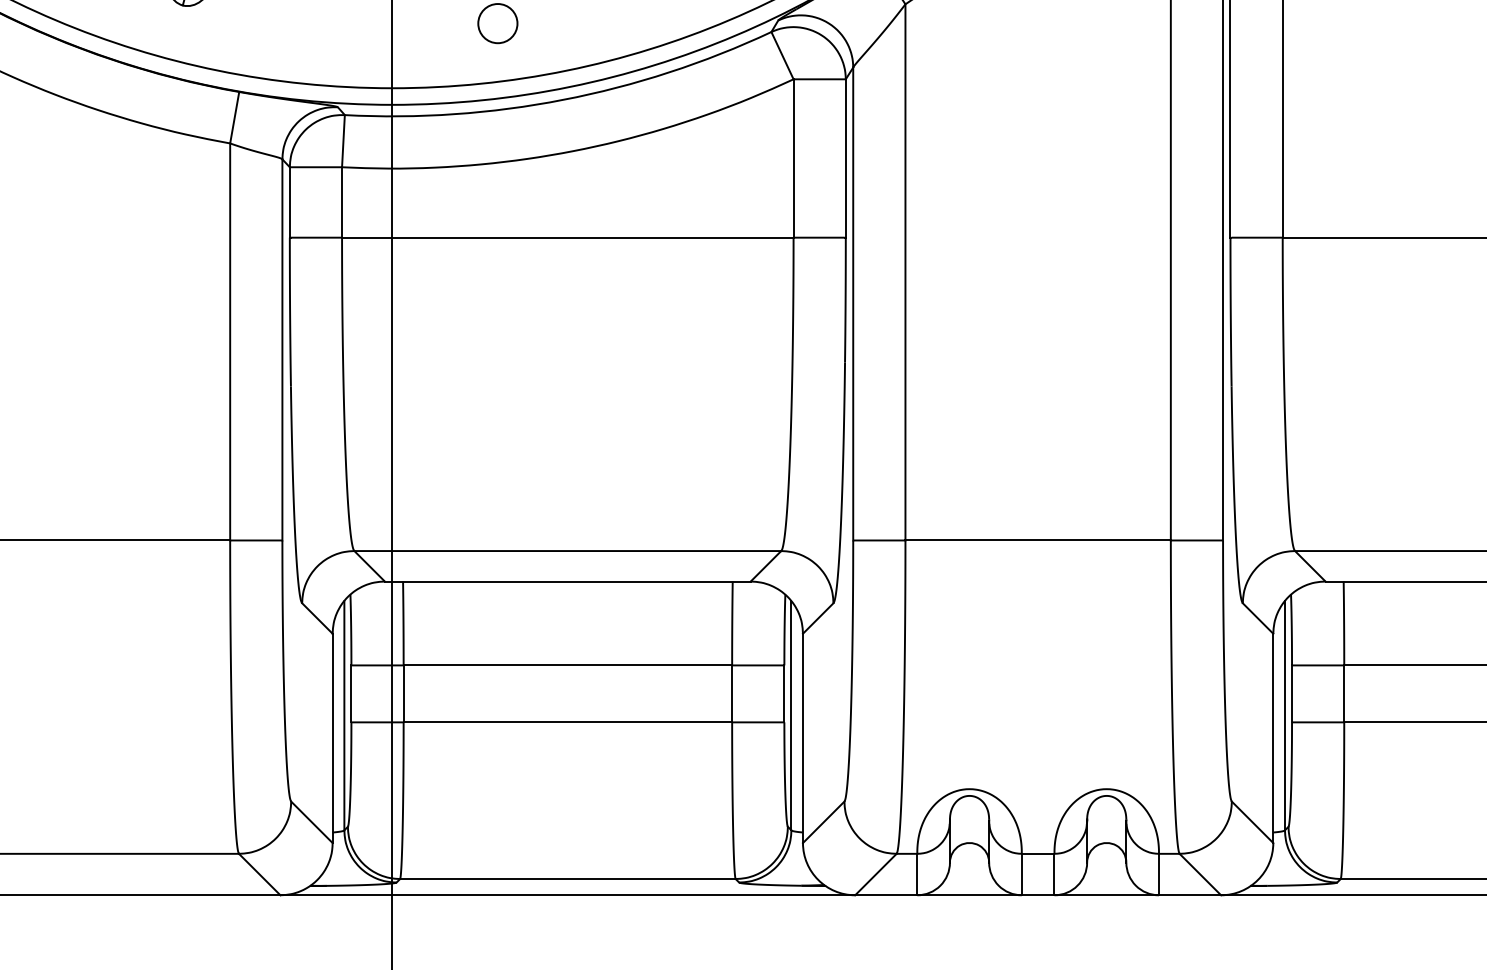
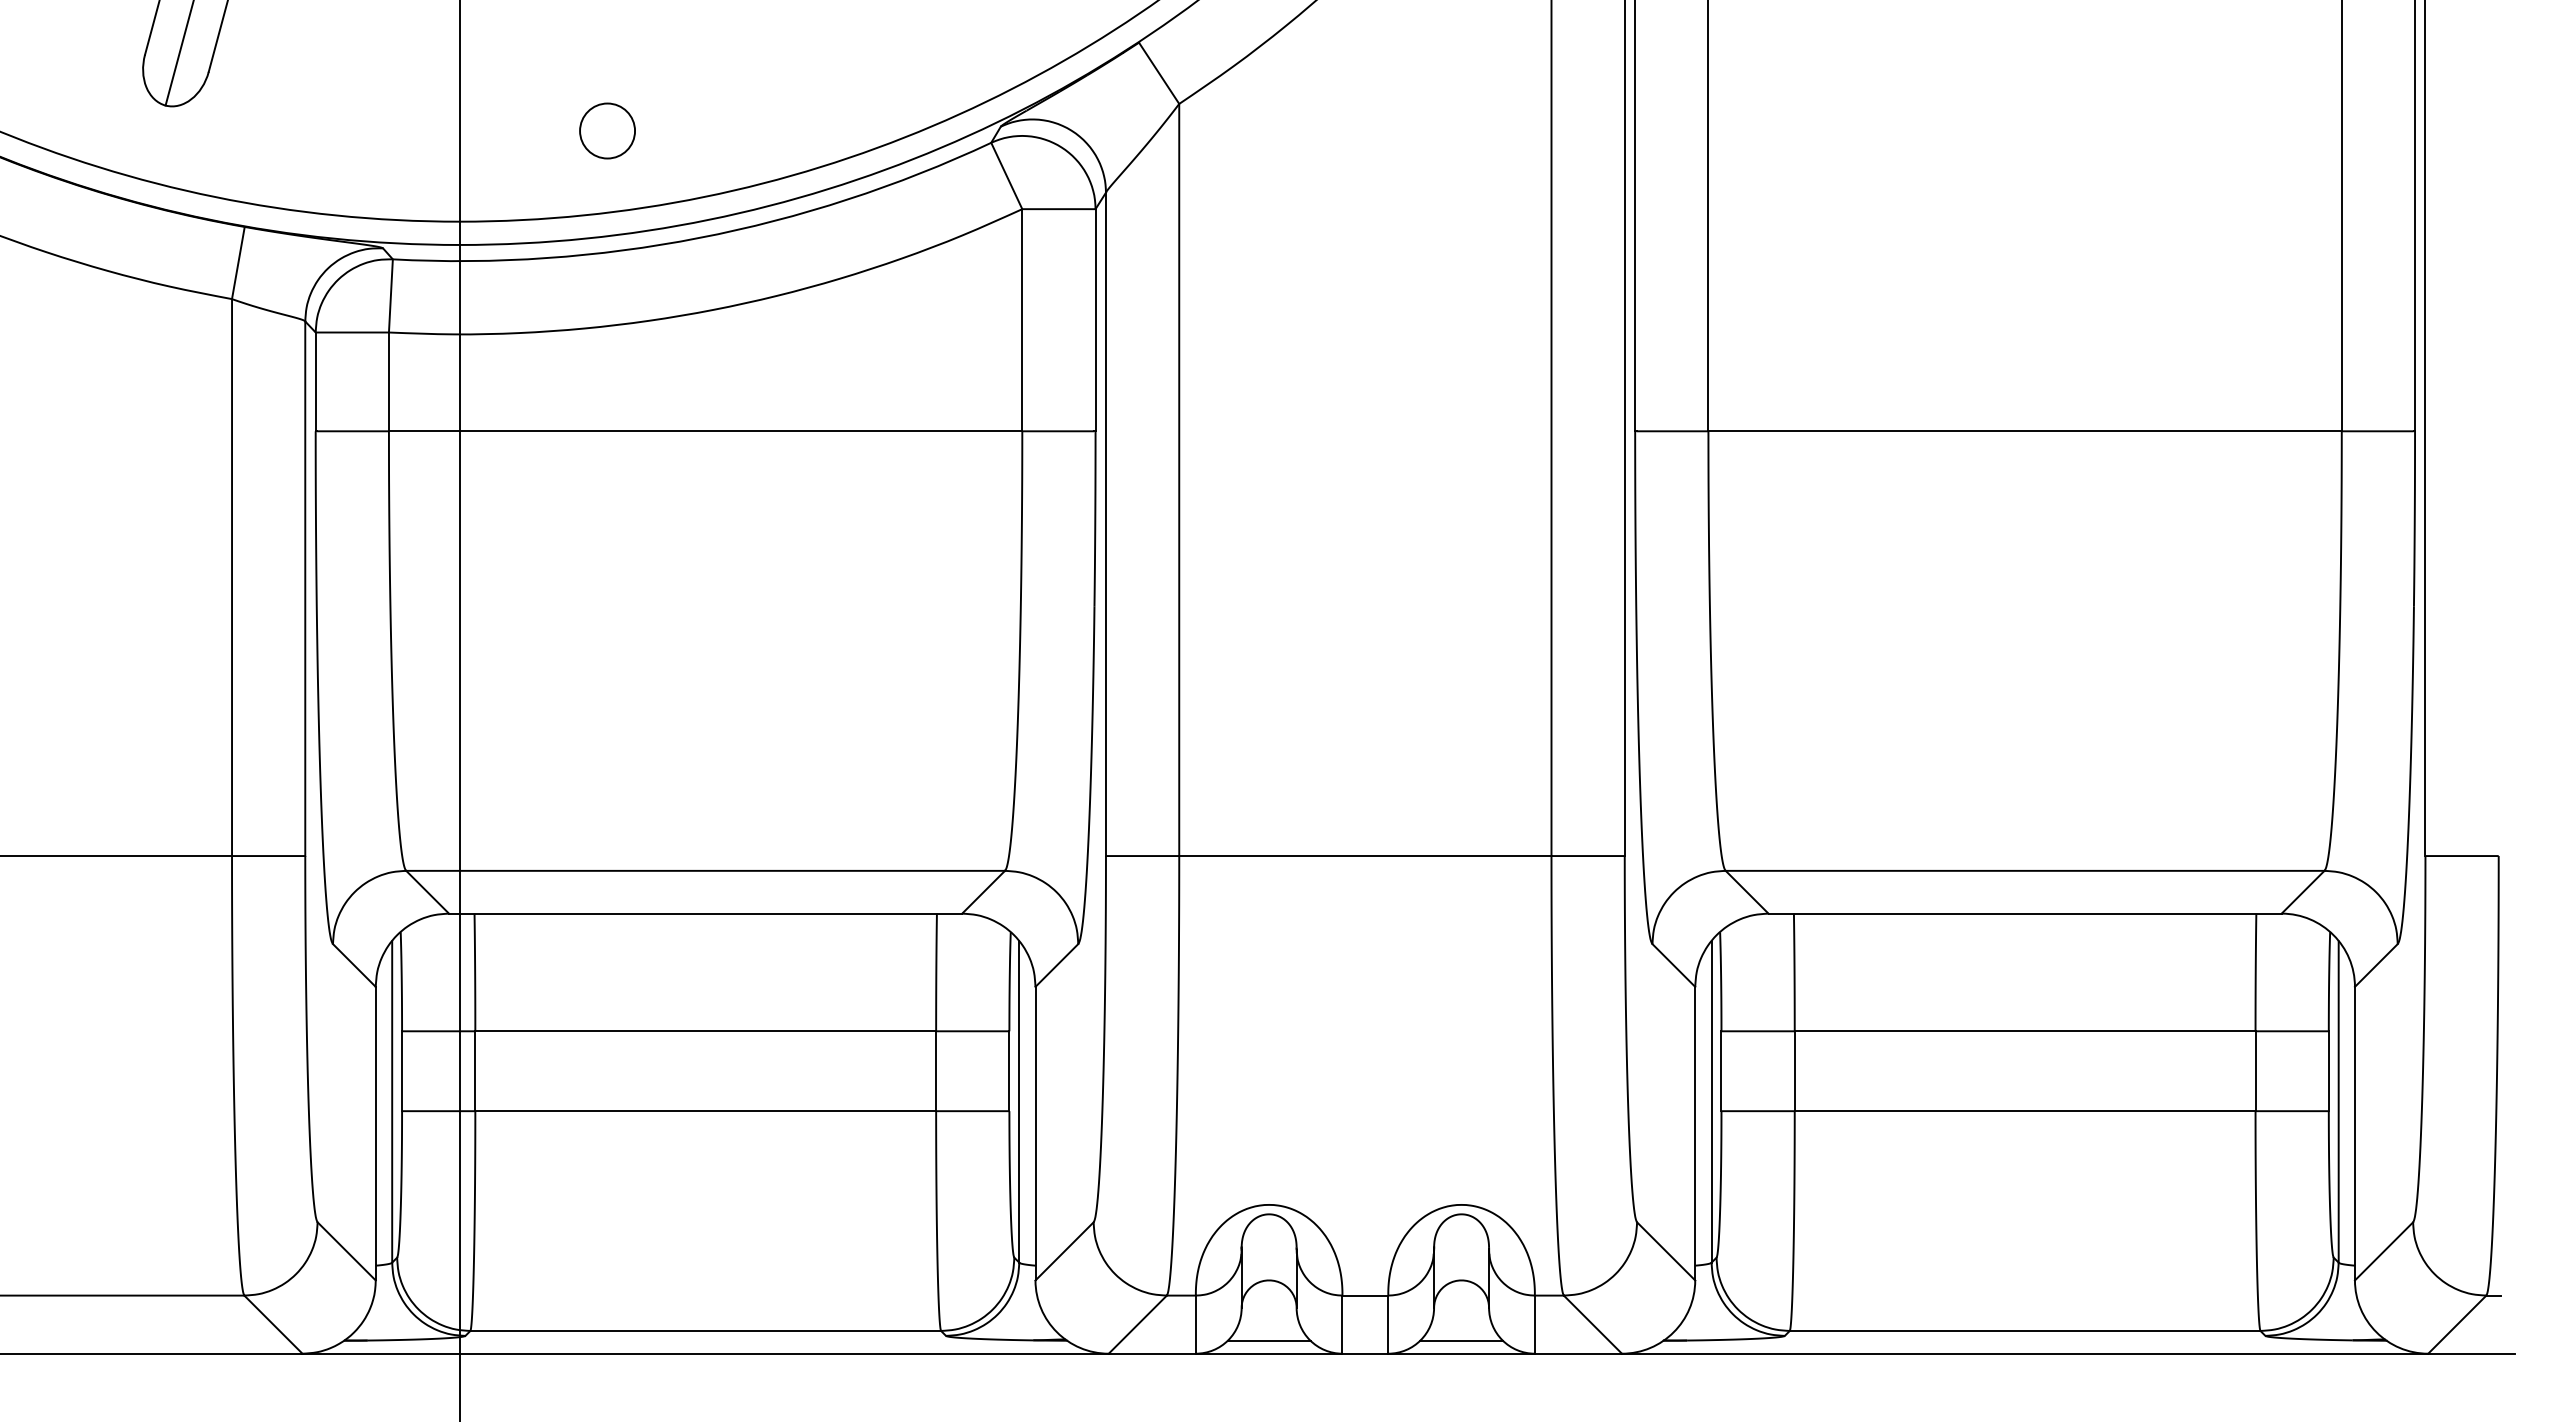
line: (969, 885) -> (1268, 1340), added
line: (1106, 885) -> (1461, 1340), added

